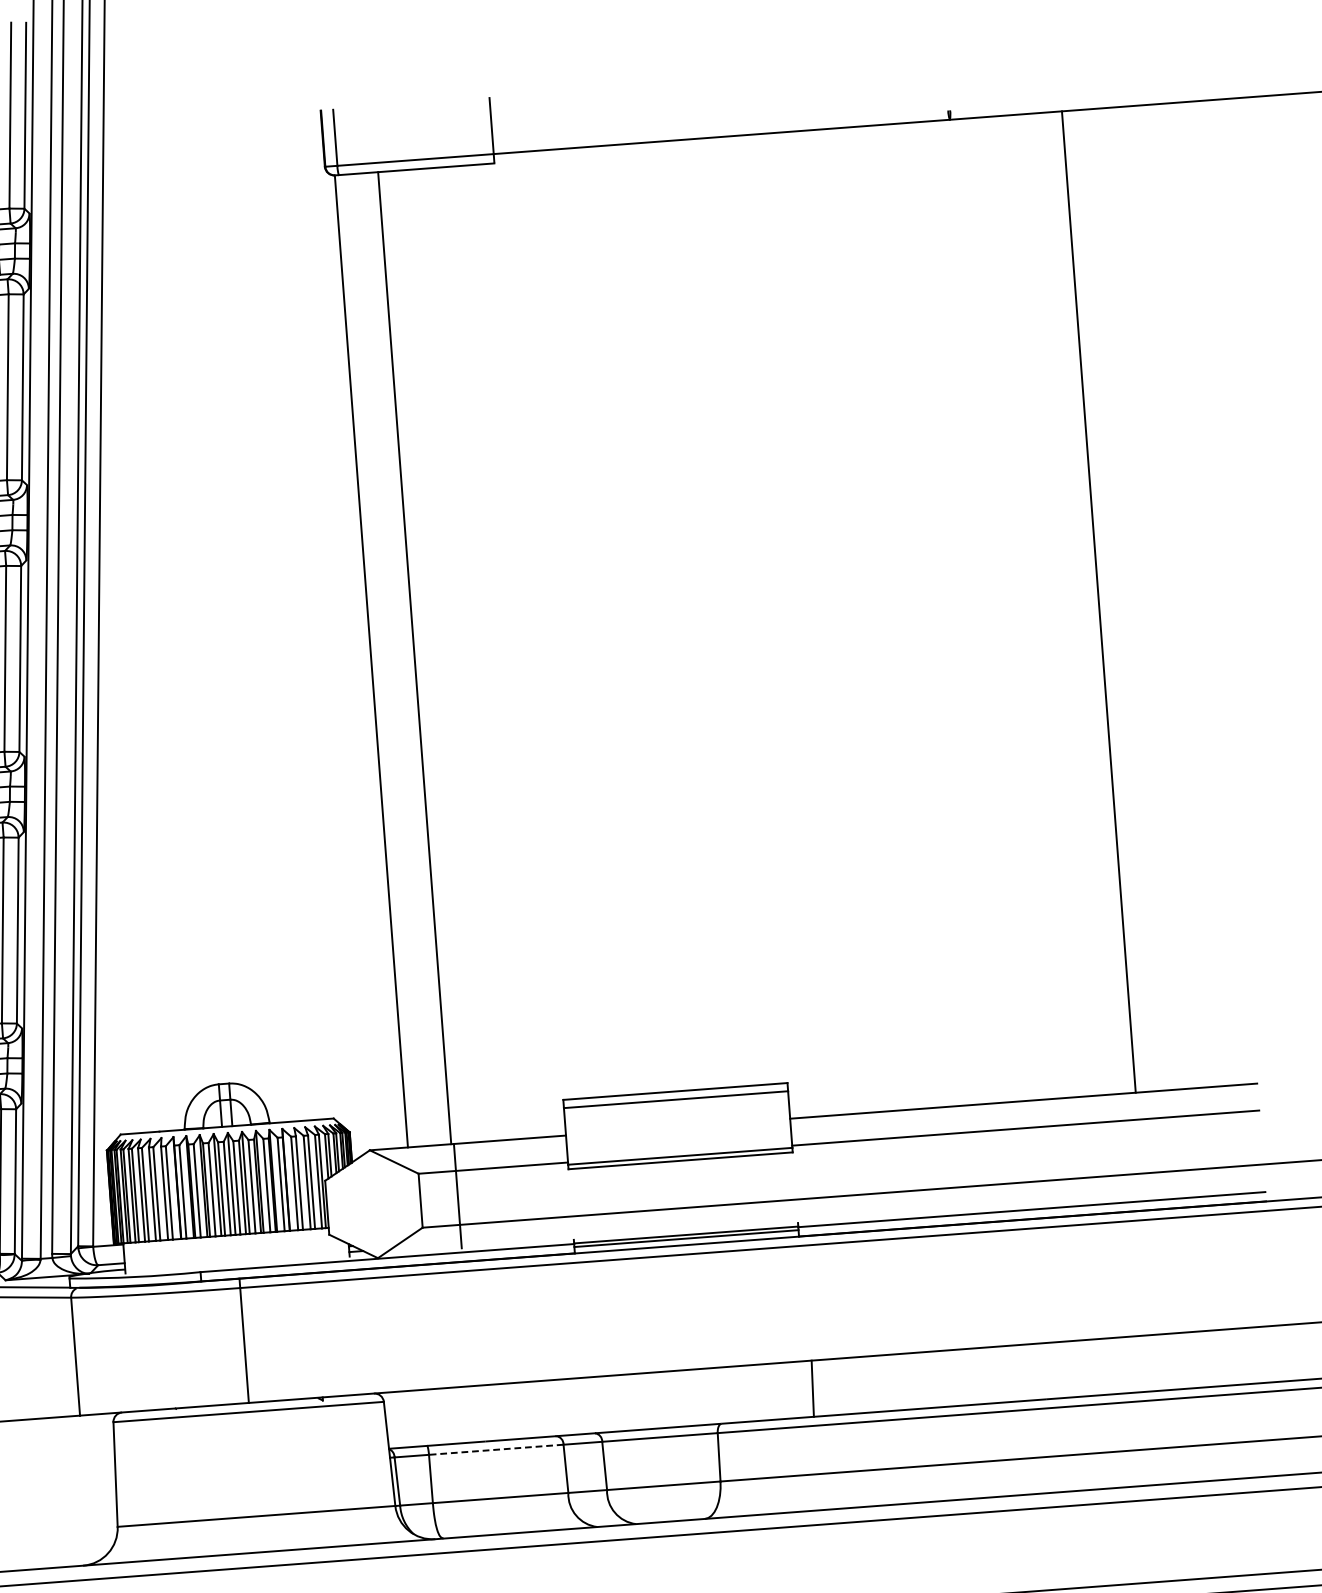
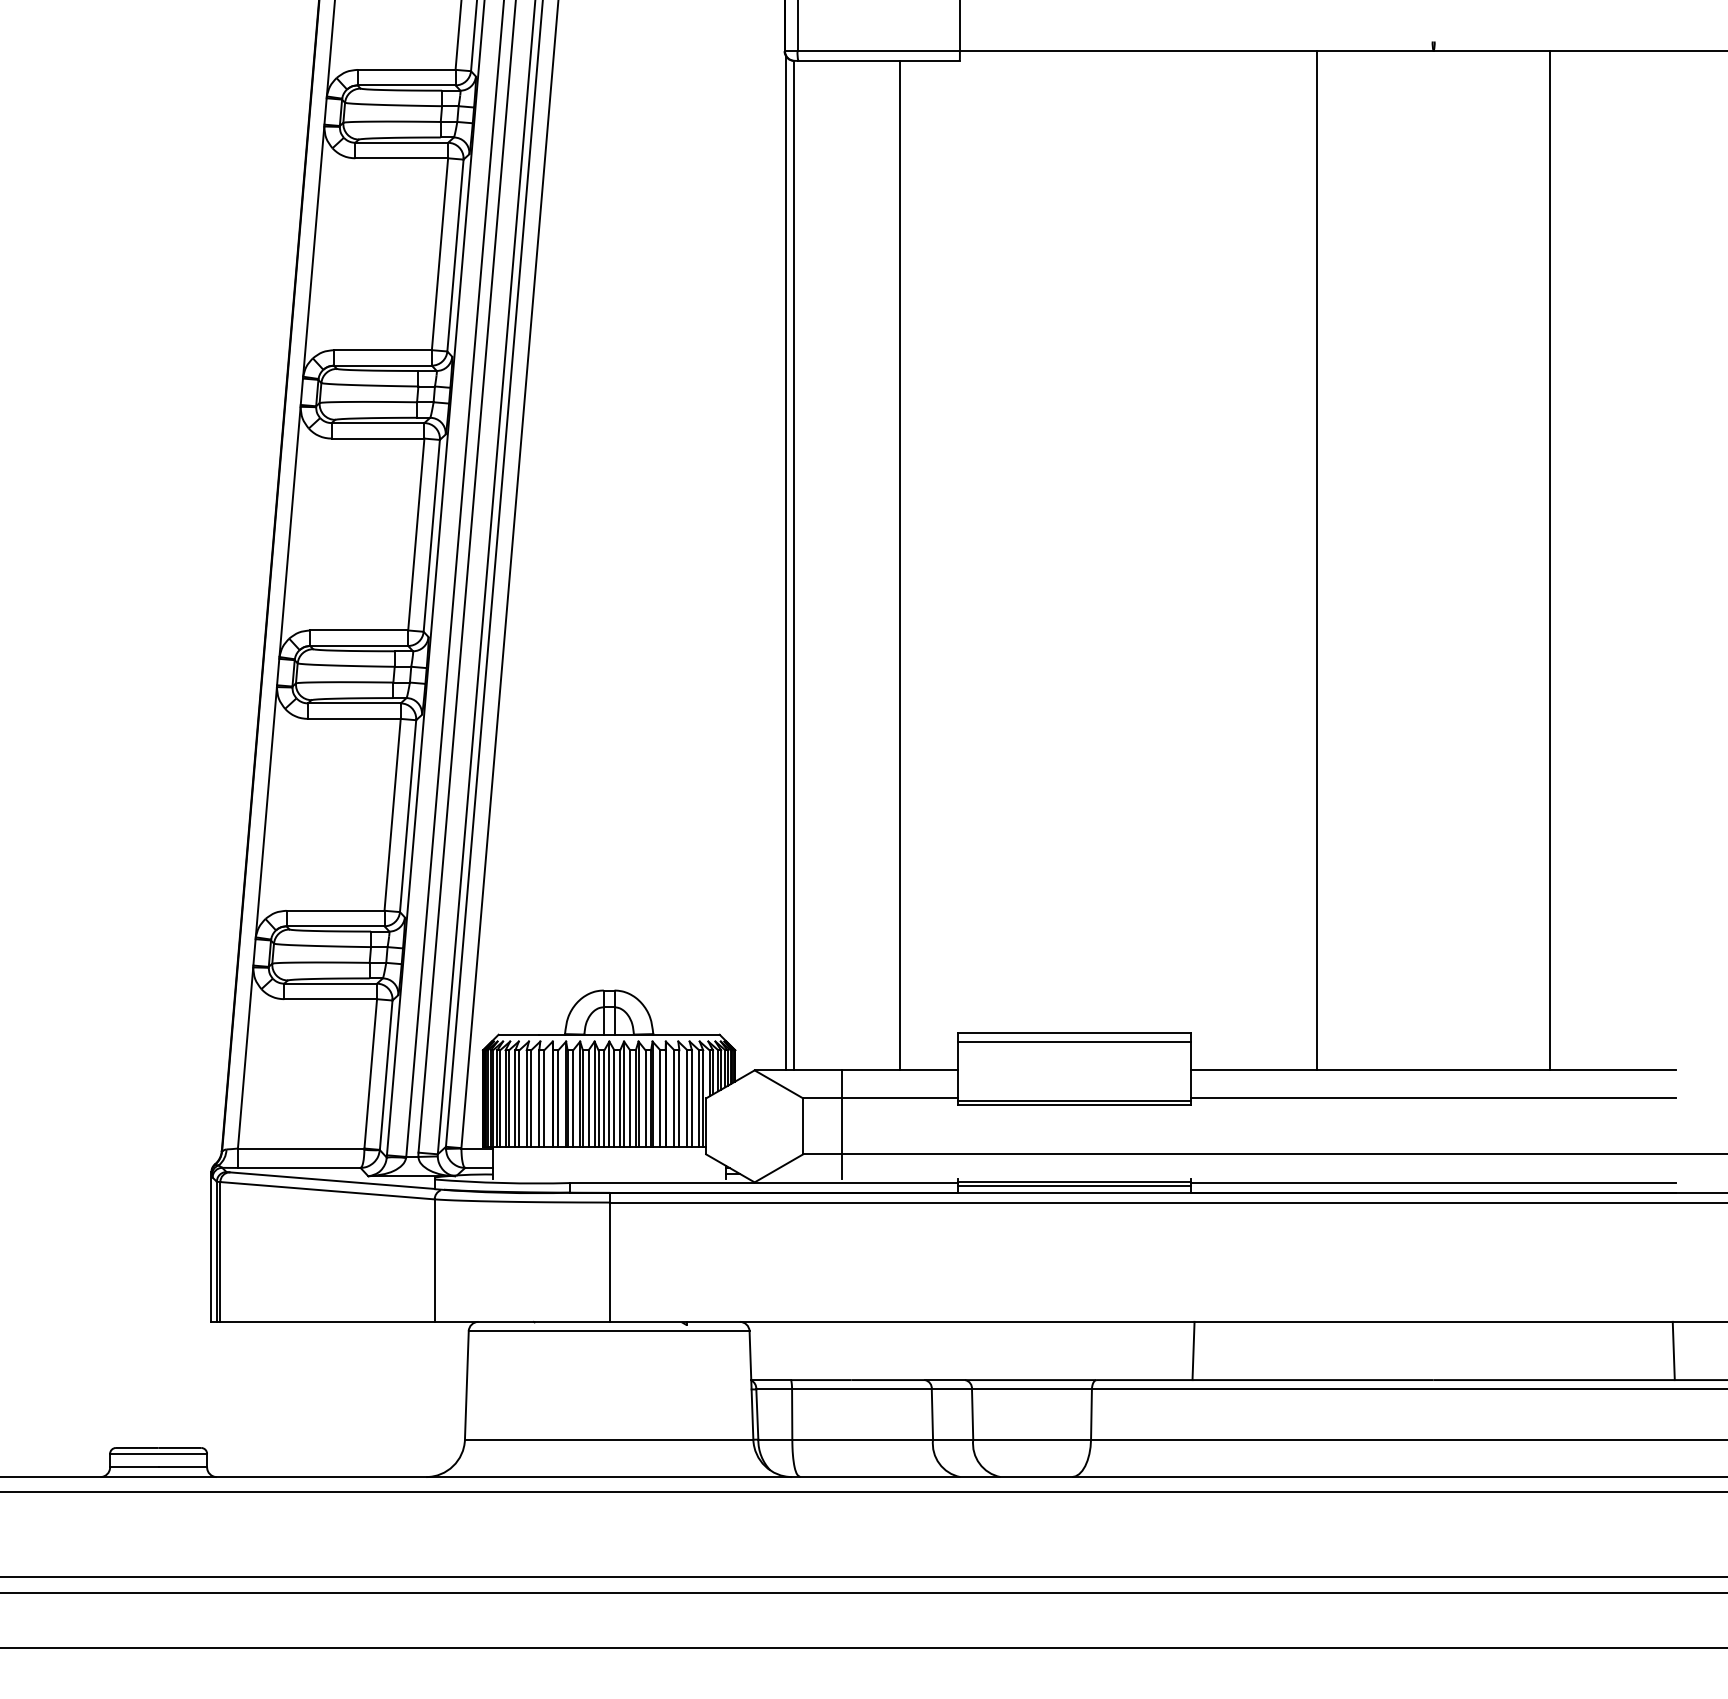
line: (874, 618) -> (1317, 560), added
line: (415, 658) -> (900, 565), moved
line: (363, 659) -> (786, 563), added
line: (1274, 1353) -> (1673, 1350), added
line: (495, 1449) -> (861, 1389), dashed -> solid

